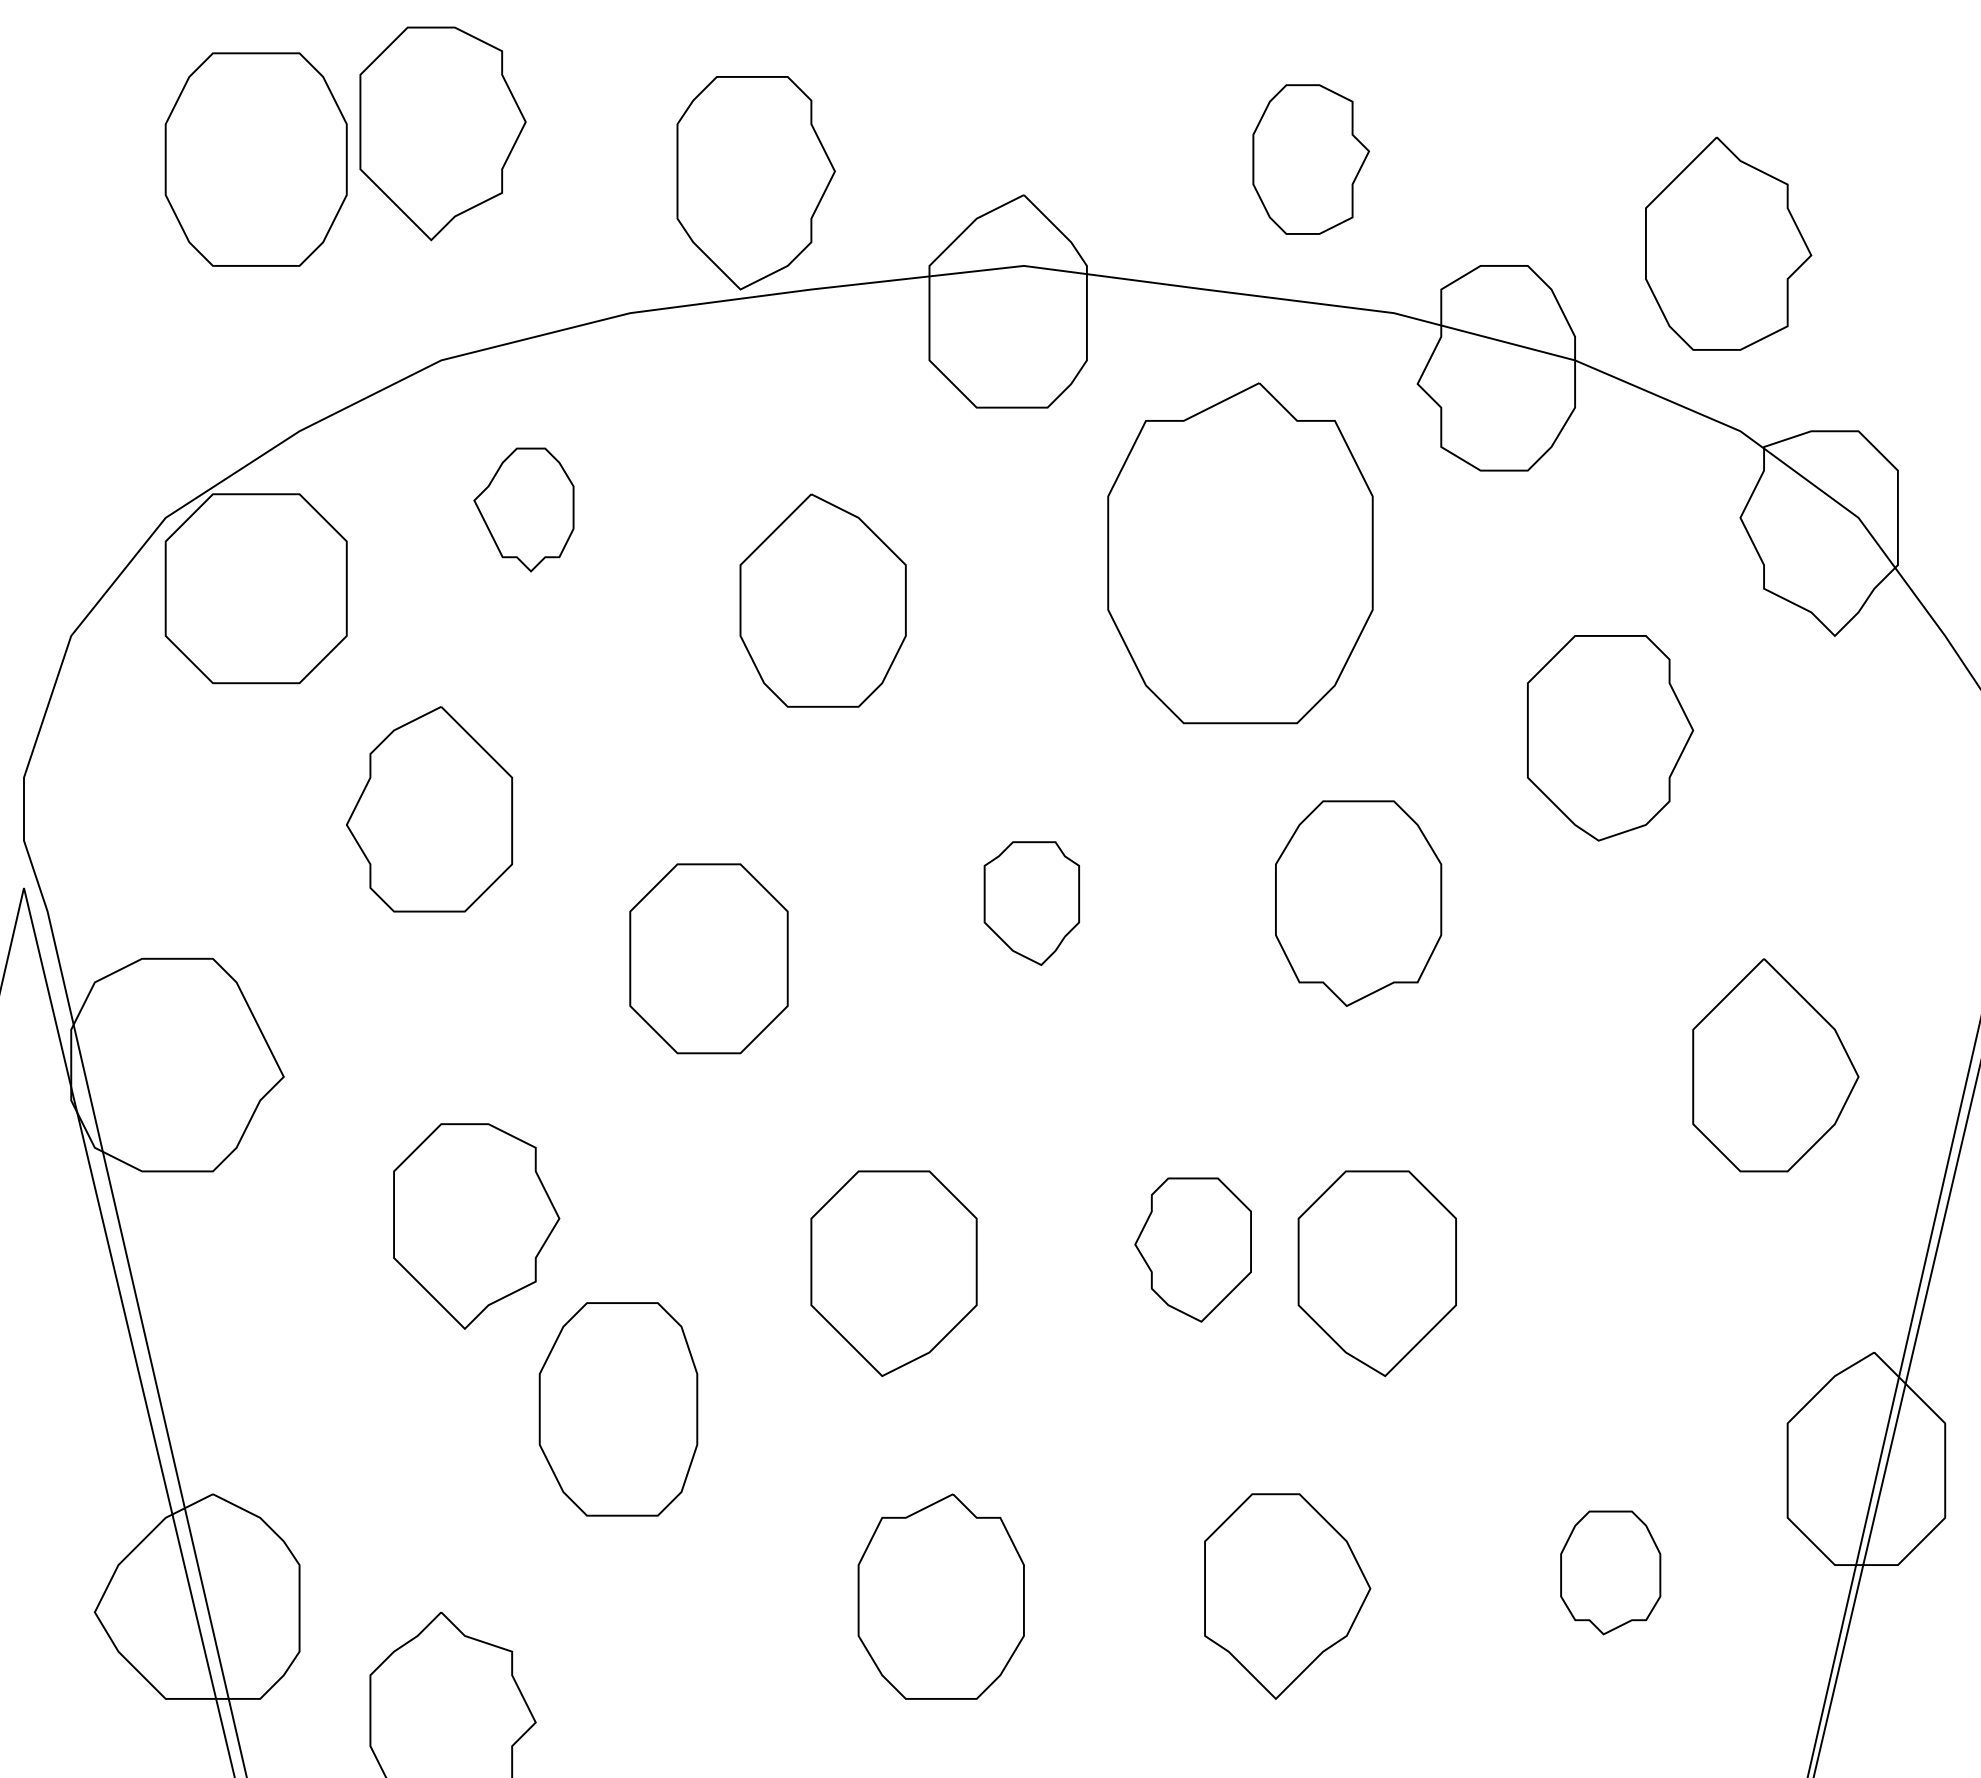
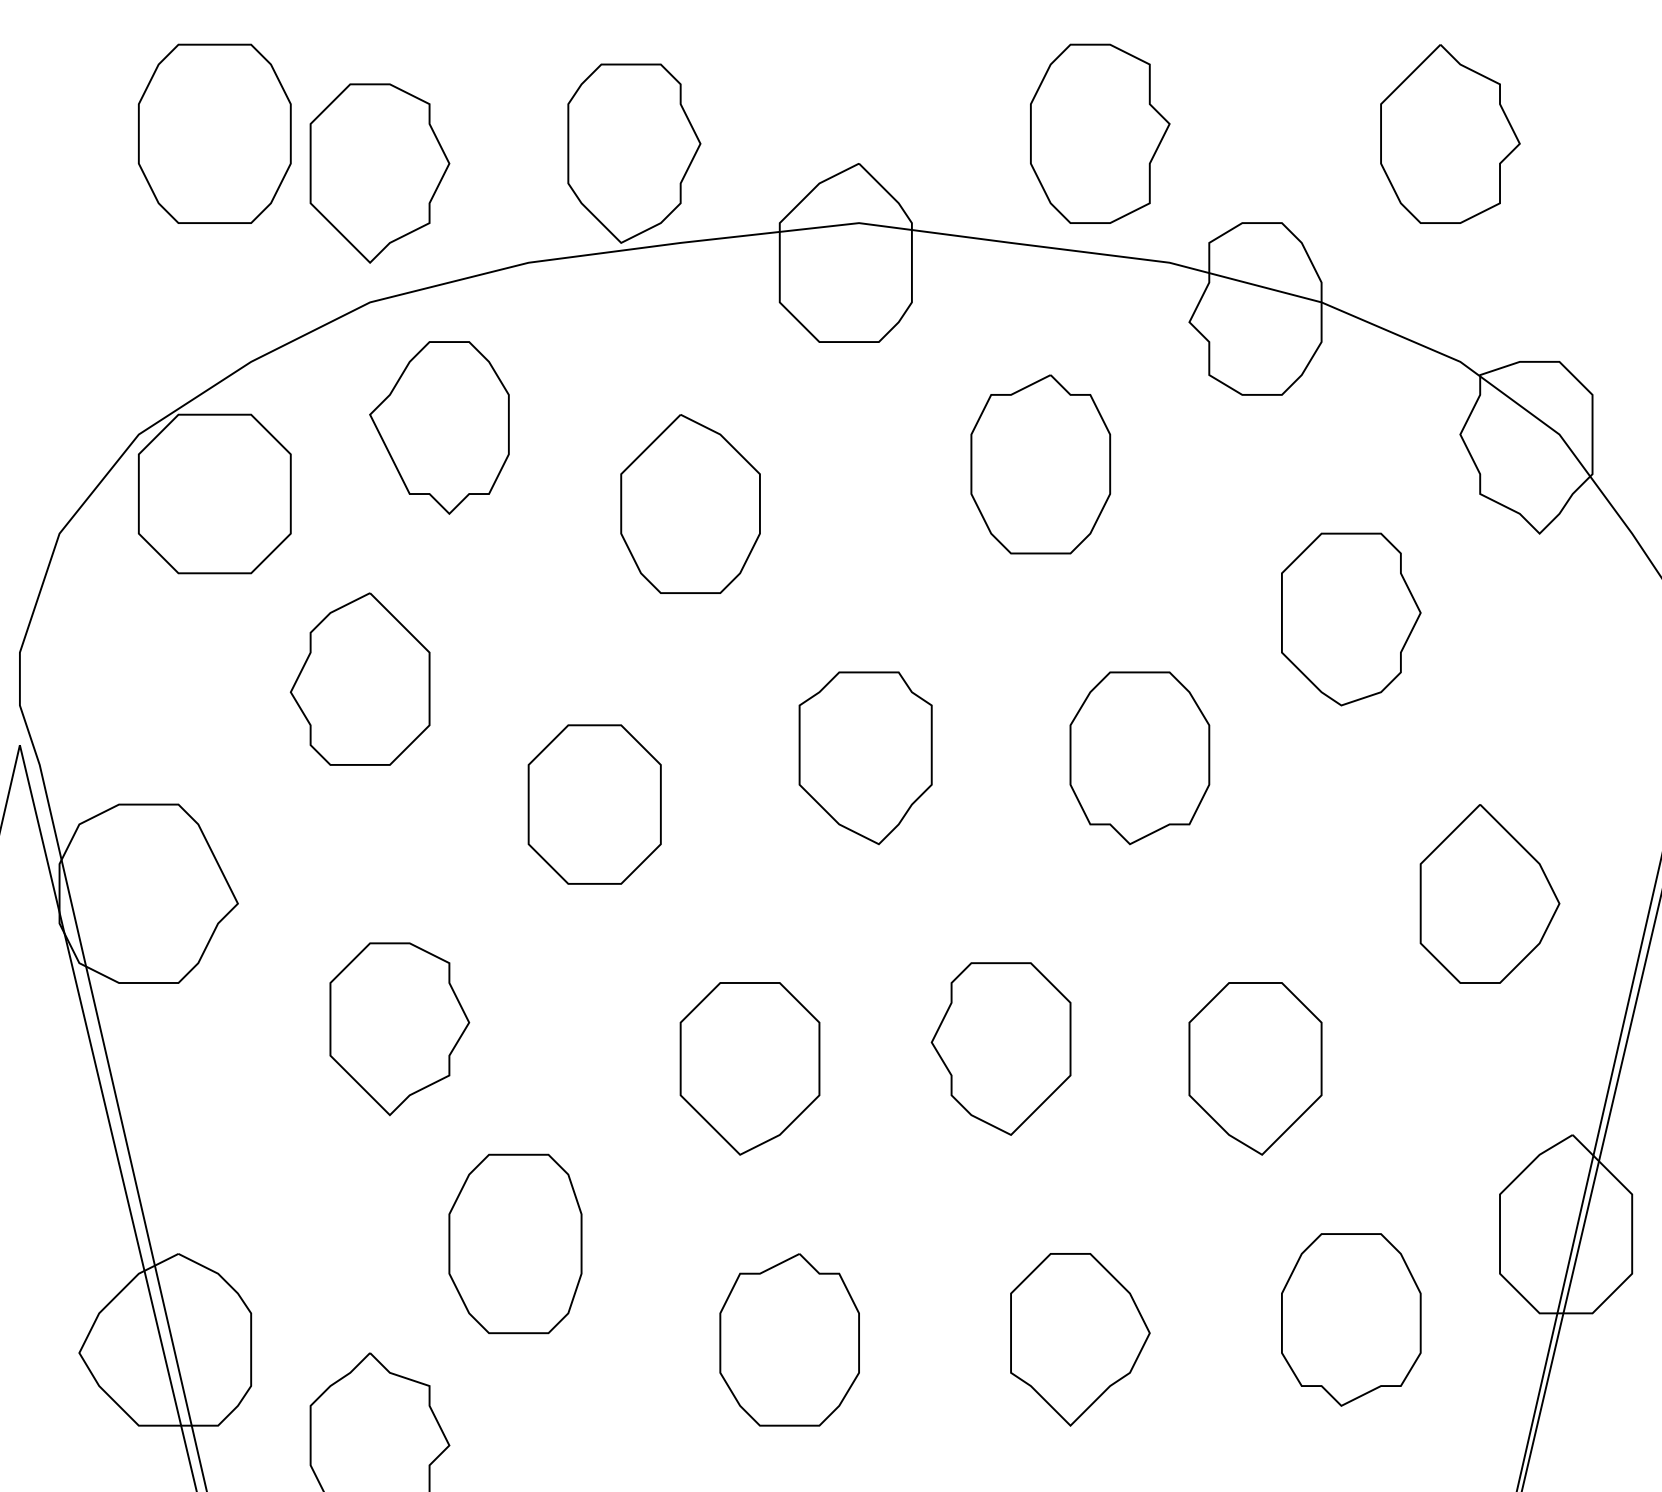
part: (442, 133) -> (379, 173), moved
part: (1310, 159) -> (1099, 133), size x1.43
part: (1728, 243) -> (1450, 133), moved
part: (523, 509) -> (439, 427), size x1.67
part: (1240, 553) -> (1040, 464), size x0.62
part: (1031, 903) -> (865, 758), size x1.67
part: (1192, 1249) -> (1000, 1048), size x1.43
part: (1376, 1273) -> (1254, 1068), moved
part: (618, 1409) -> (515, 1244), moved
part: (1610, 1572) -> (1351, 1319), size x1.67

